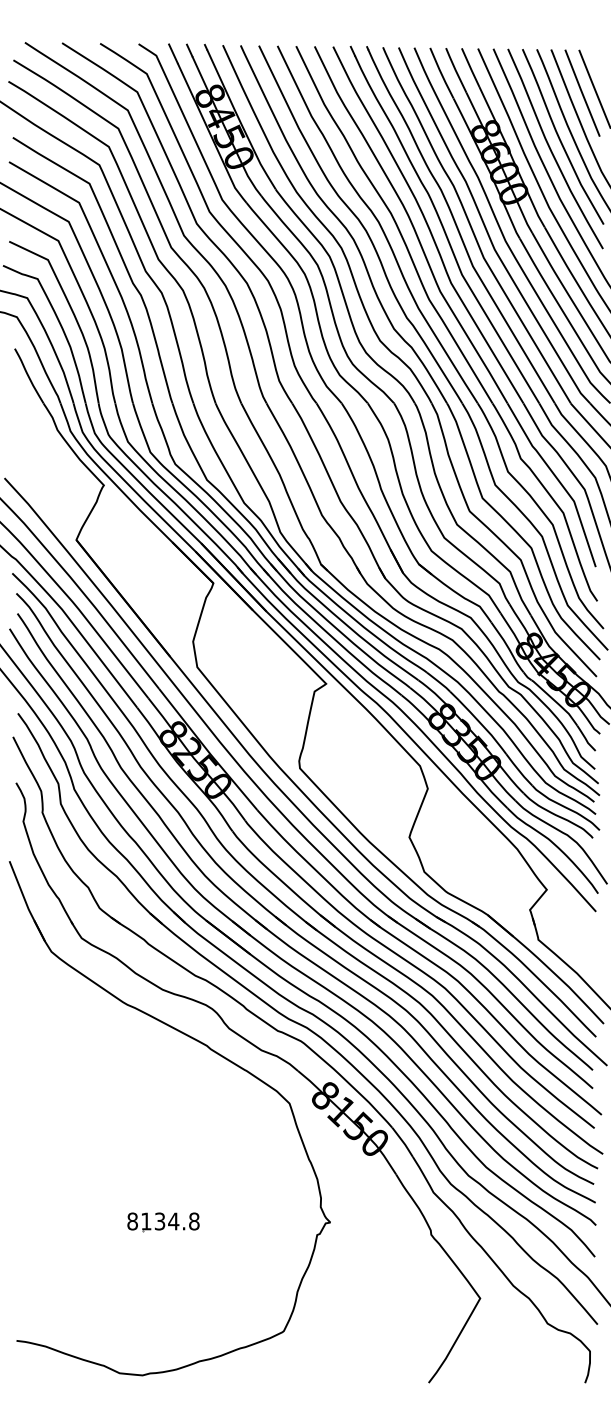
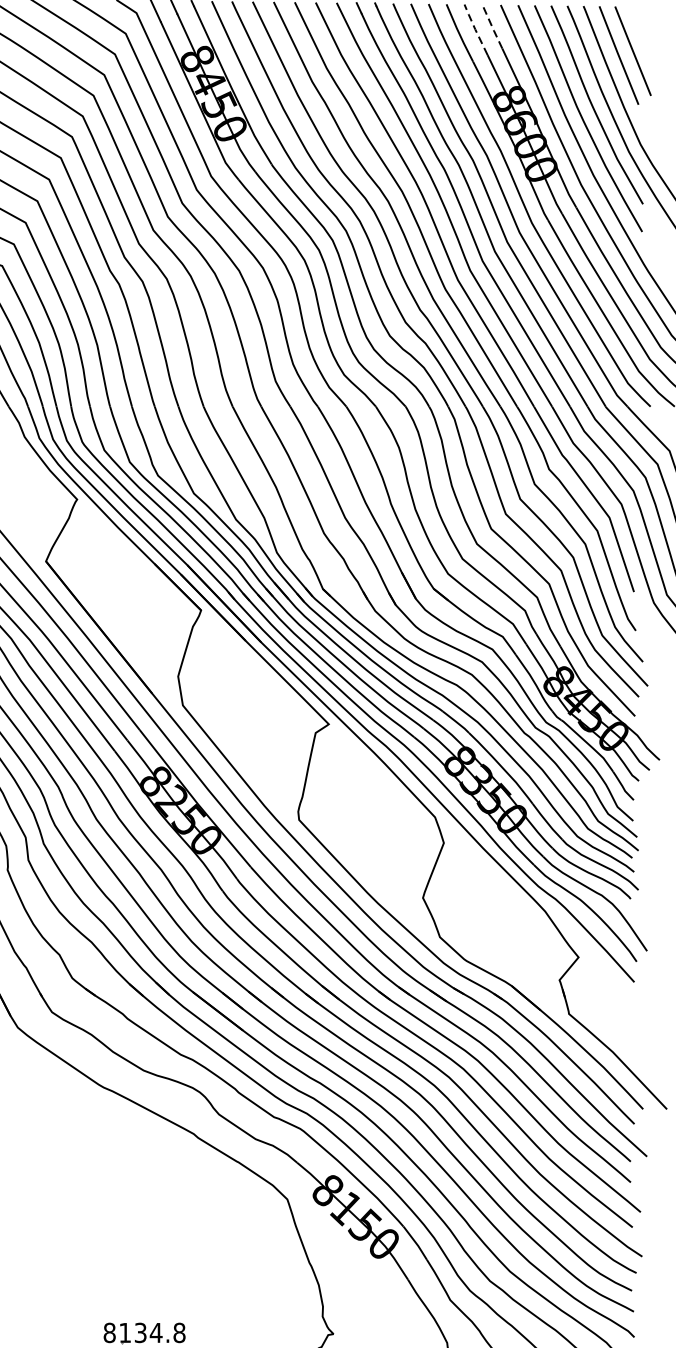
line: (470, 68) -> (492, 27), solid -> dashed
line: (455, 70) -> (475, 29), solid -> dashed

